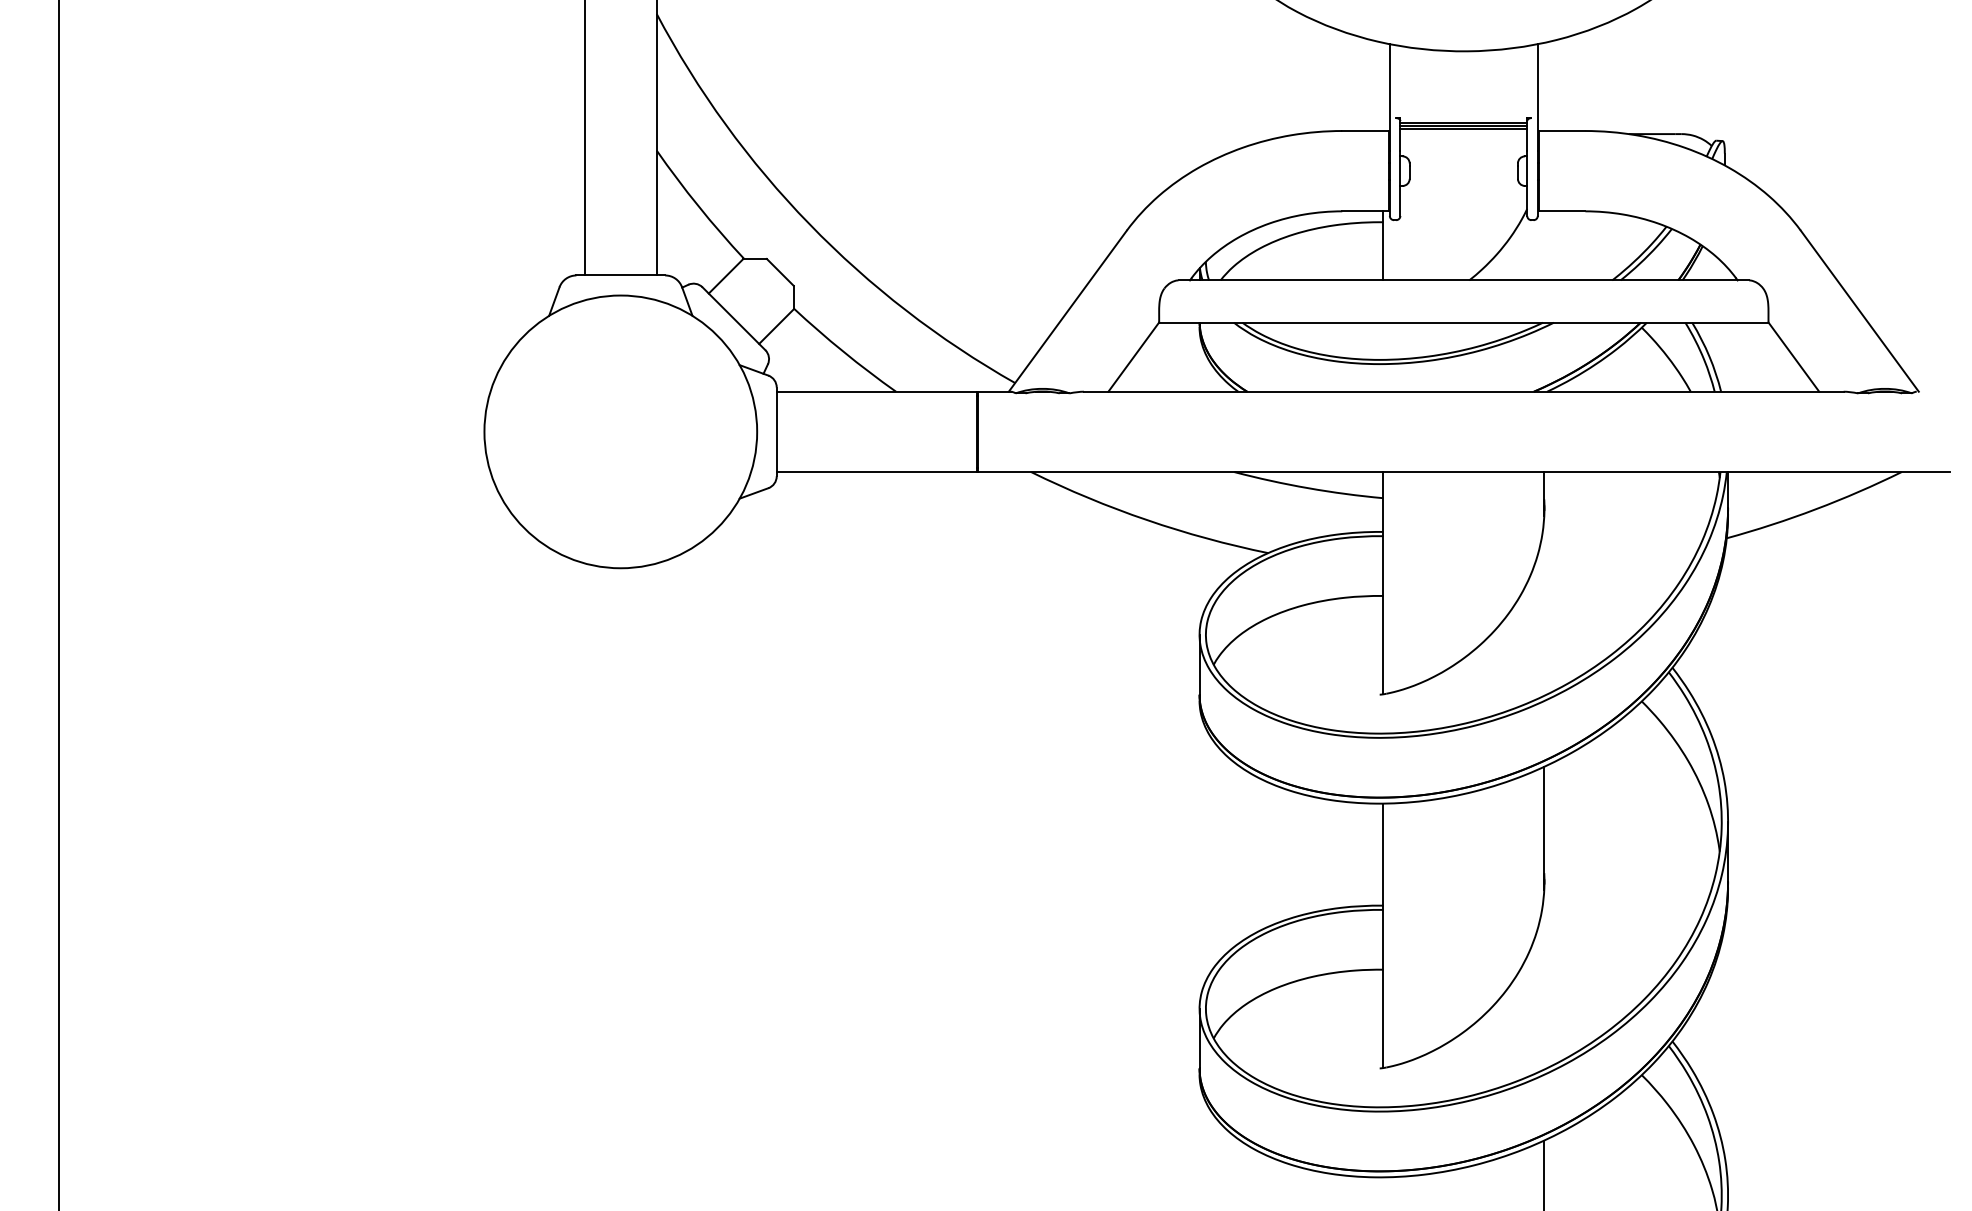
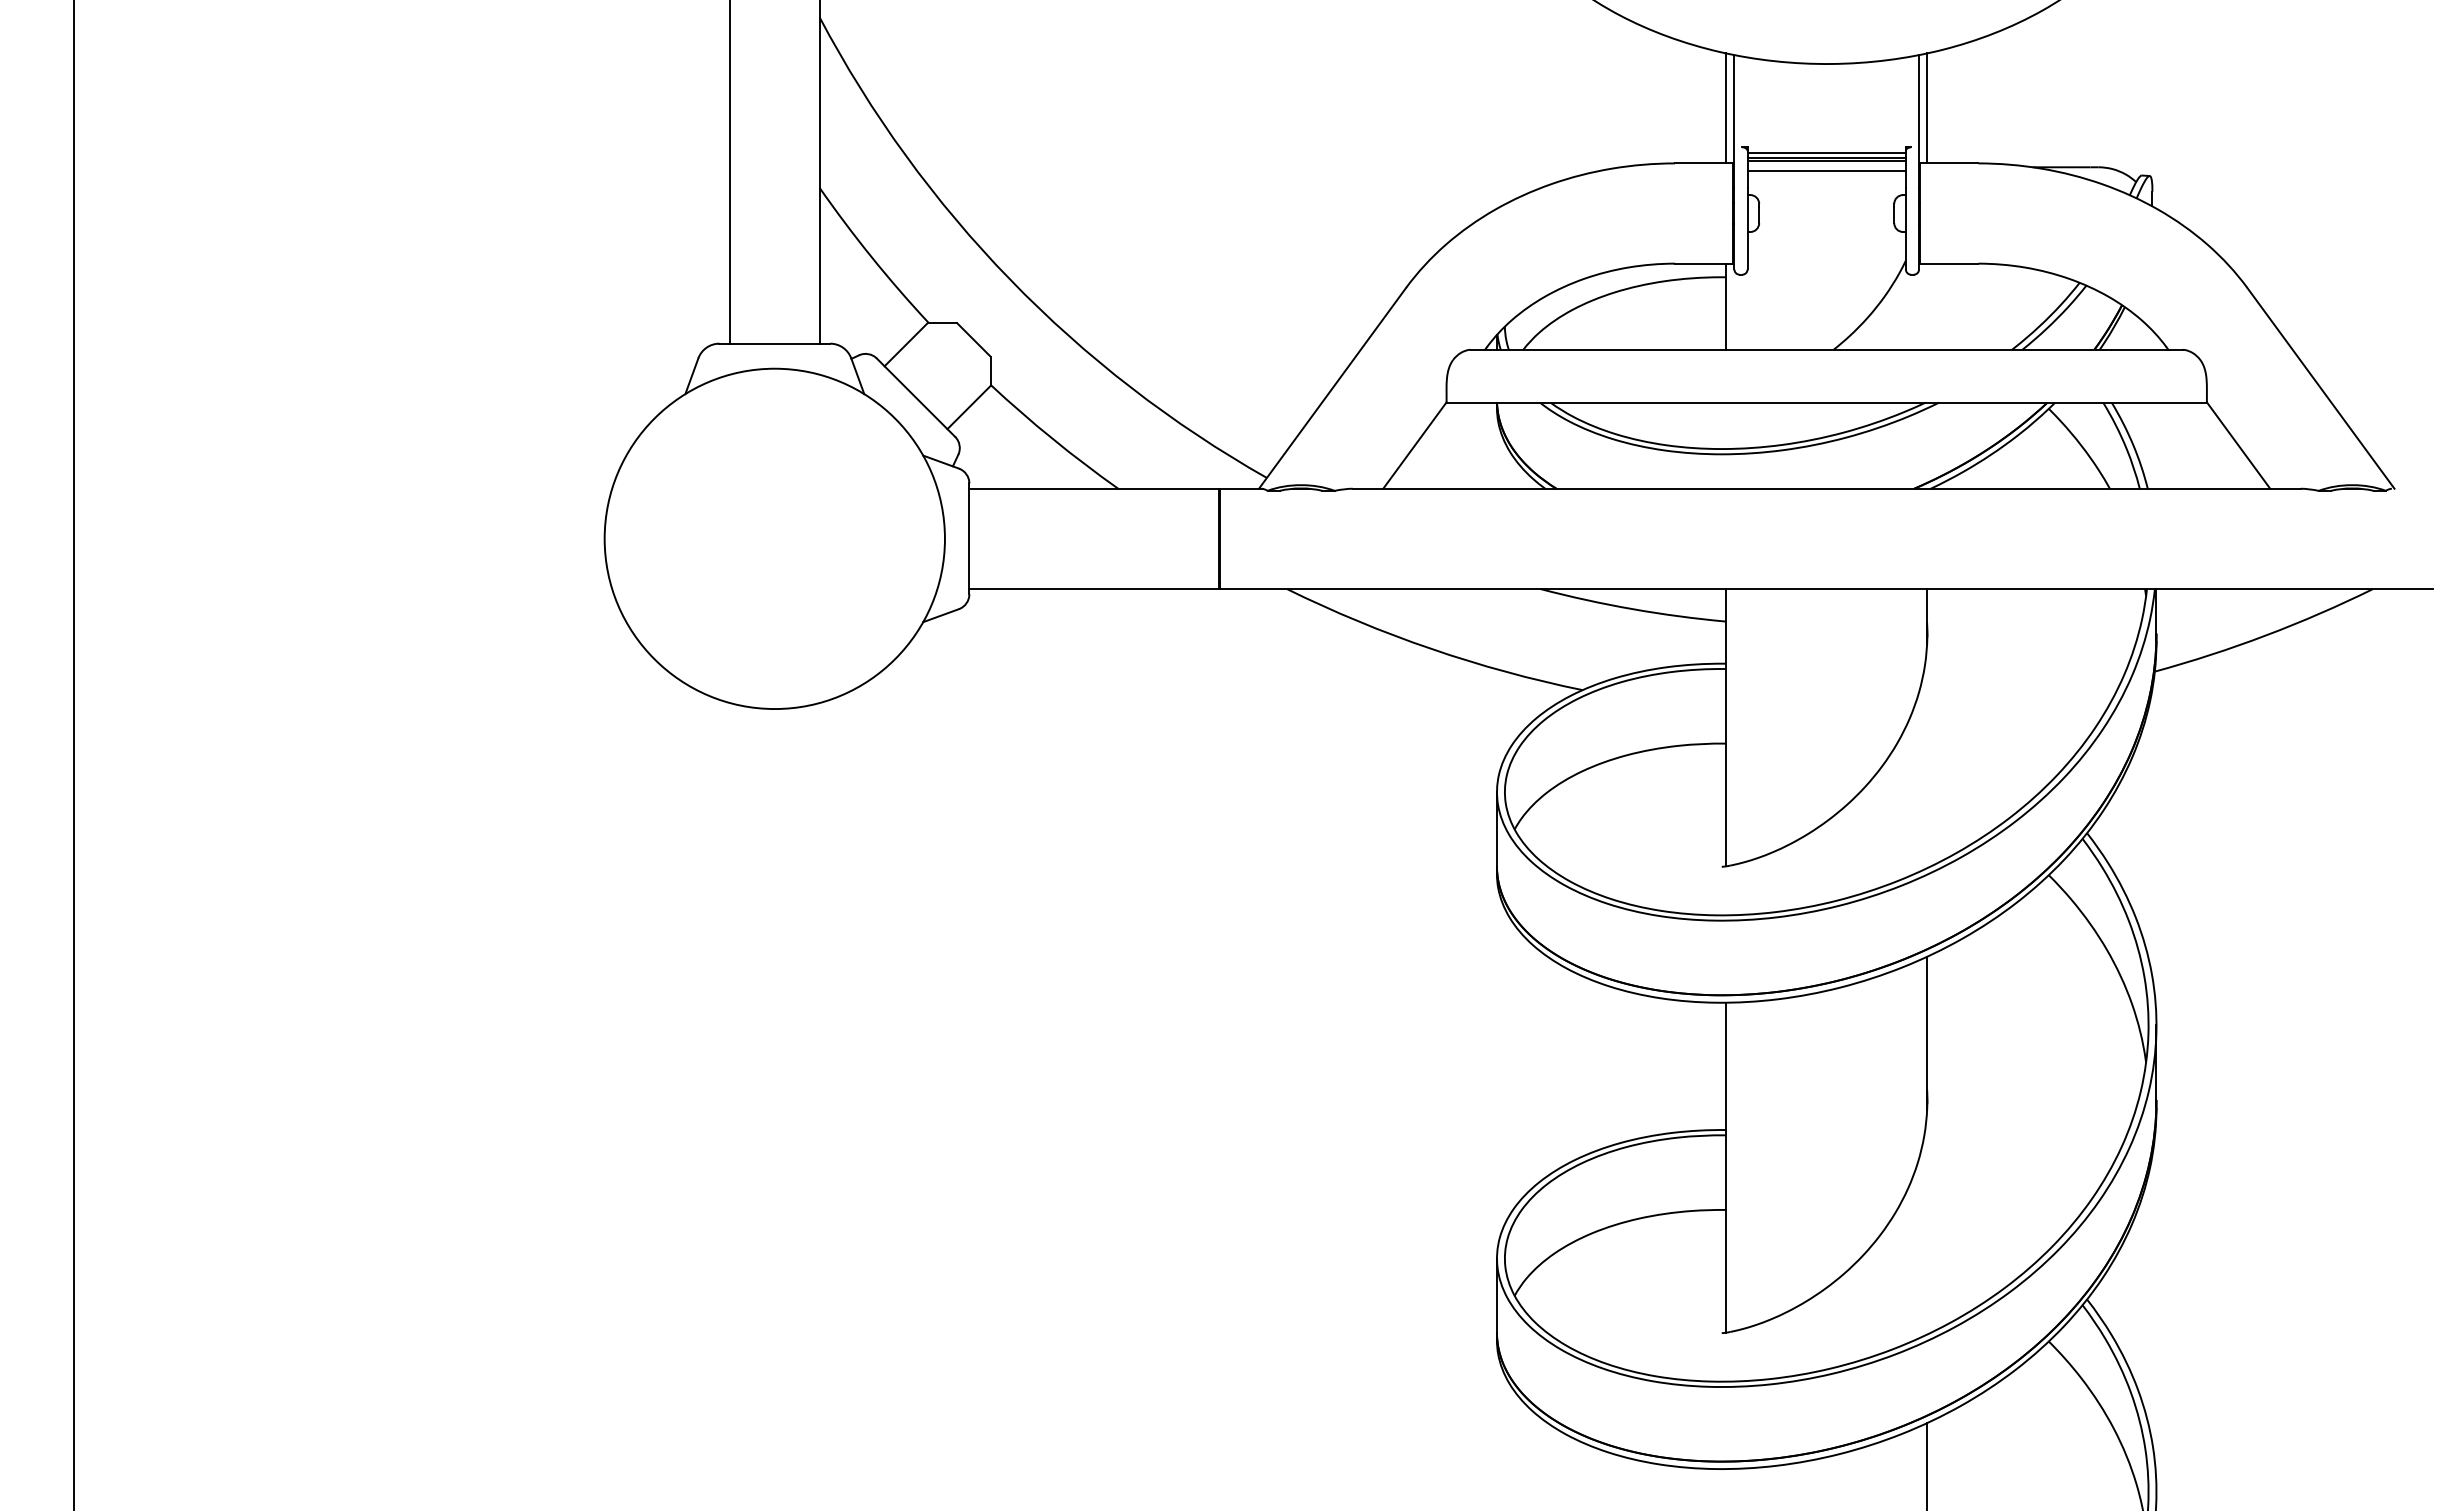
line: (1383, 86) -> (1726, 108), added
line: (1544, 86) -> (1927, 108), added
line: (1463, 136) -> (1826, 170), added

